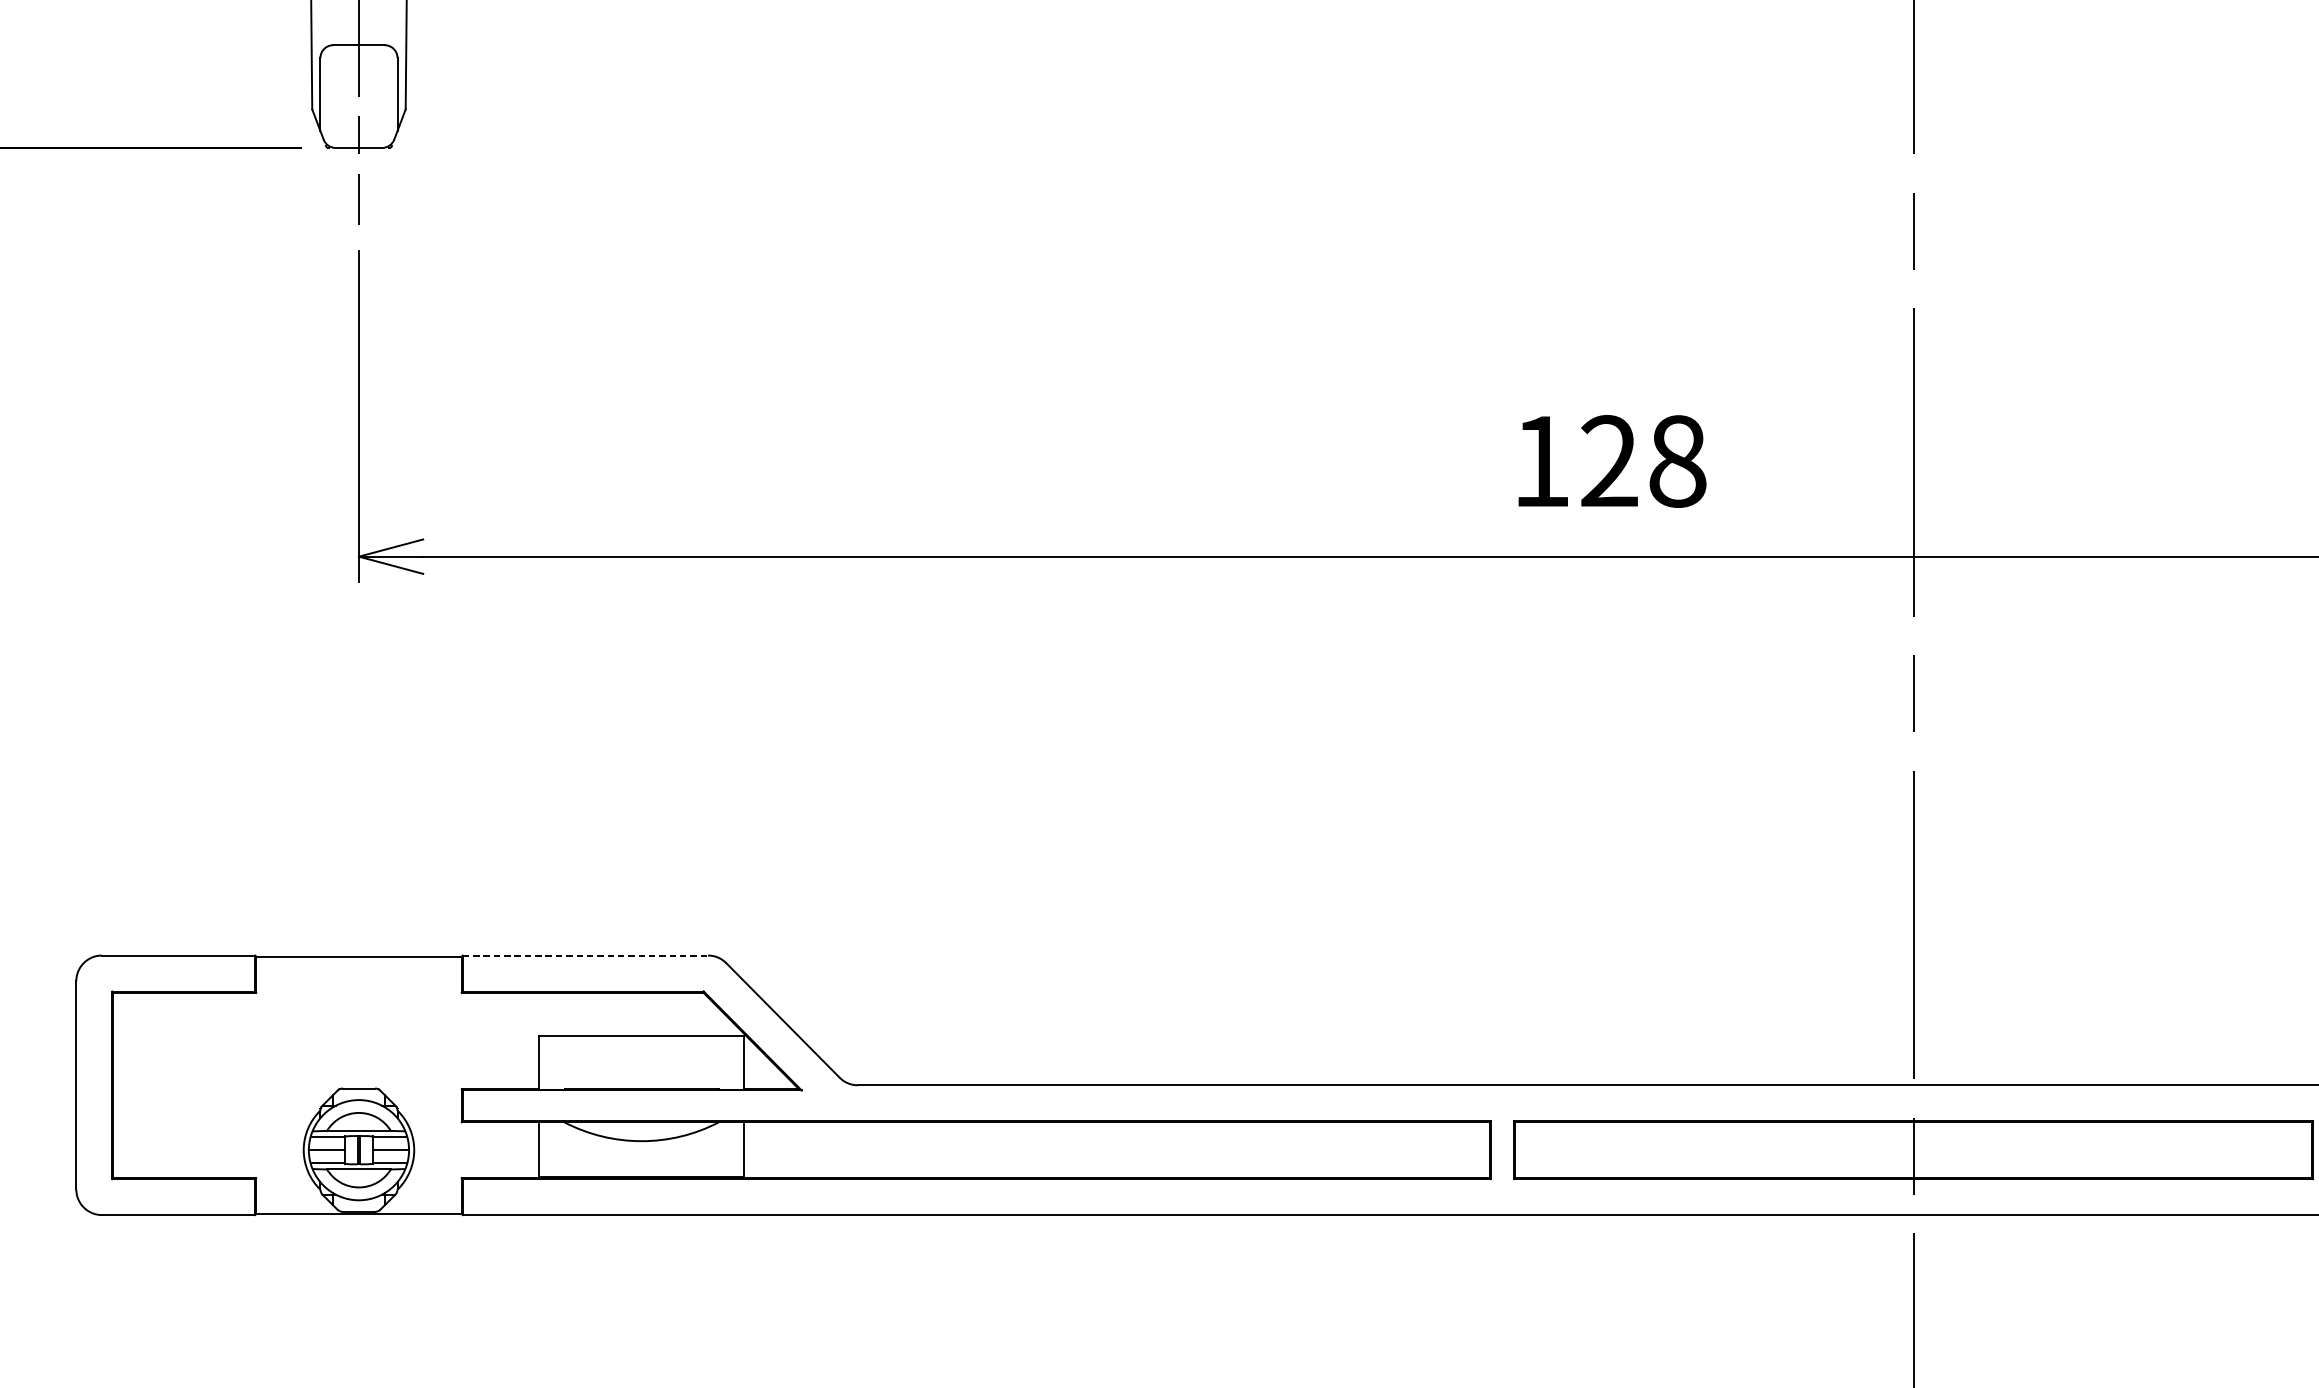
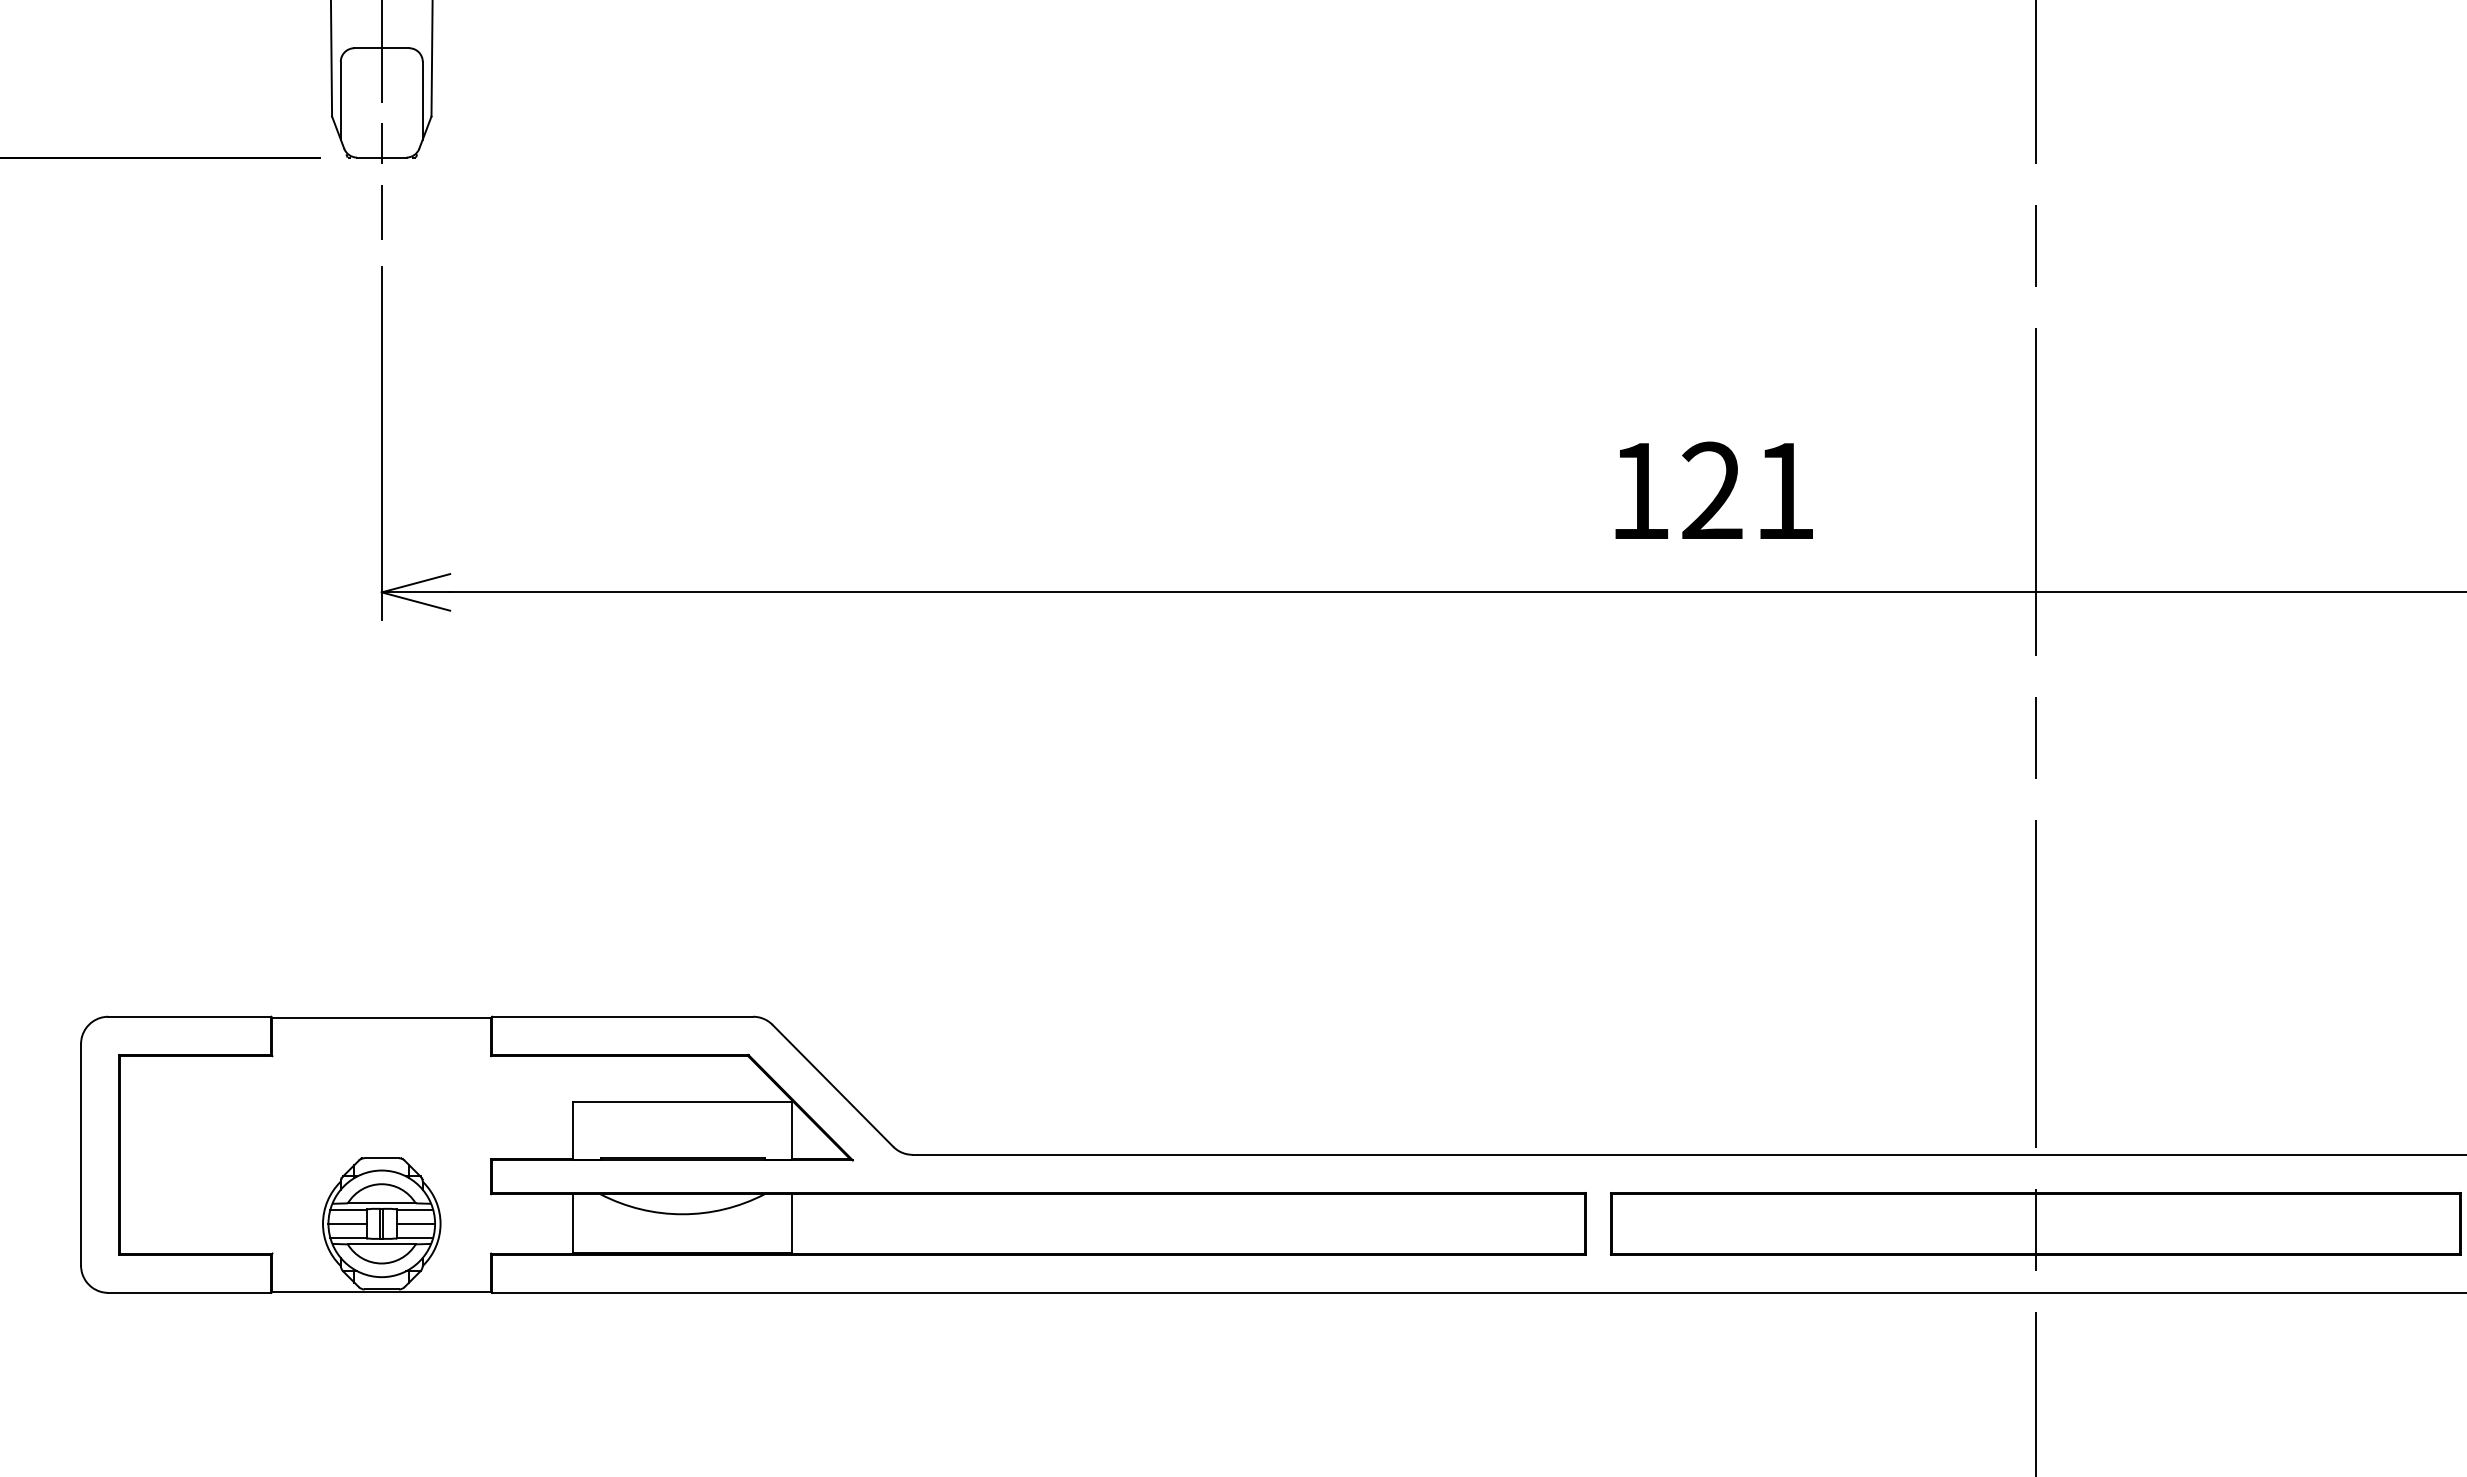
text: (1678, 460) -> (1785, 490), 128 -> 121
line: (586, 955) -> (623, 1016), dashed -> solid

